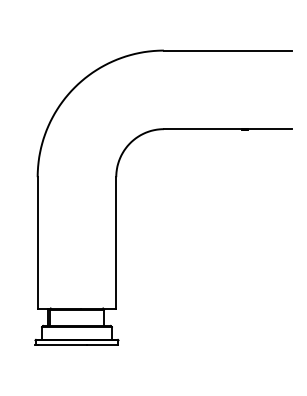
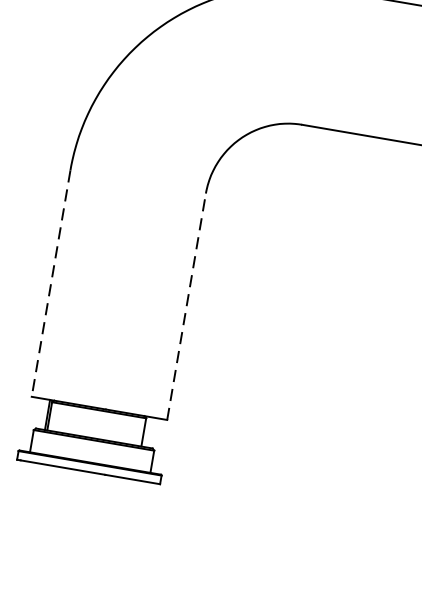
line: (37, 242) -> (50, 282), solid -> dashed
line: (116, 242) -> (187, 306), solid -> dashed

